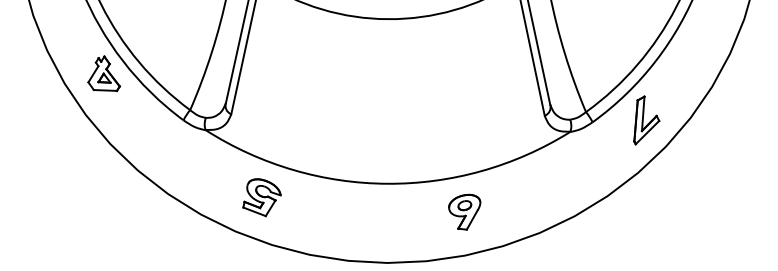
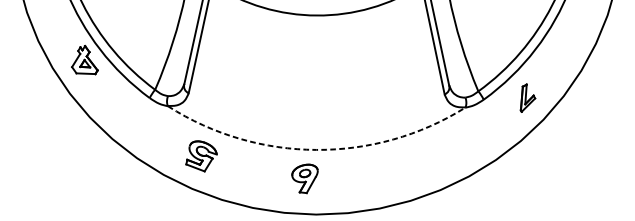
part: (646, 120) -> (527, 98), size x0.7
arc: (387, 183) -> (316, 149), solid -> dashed
part: (261, 197) -> (201, 156), moved
part: (464, 211) -> (304, 178), moved

